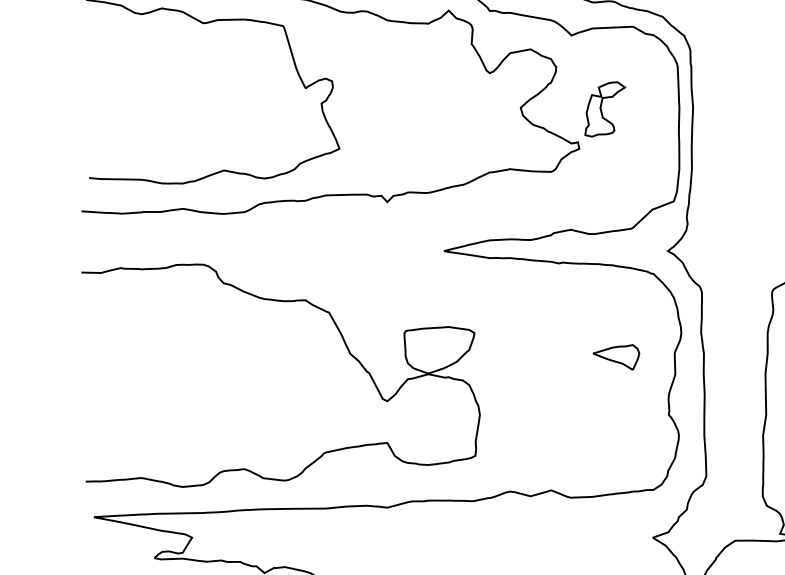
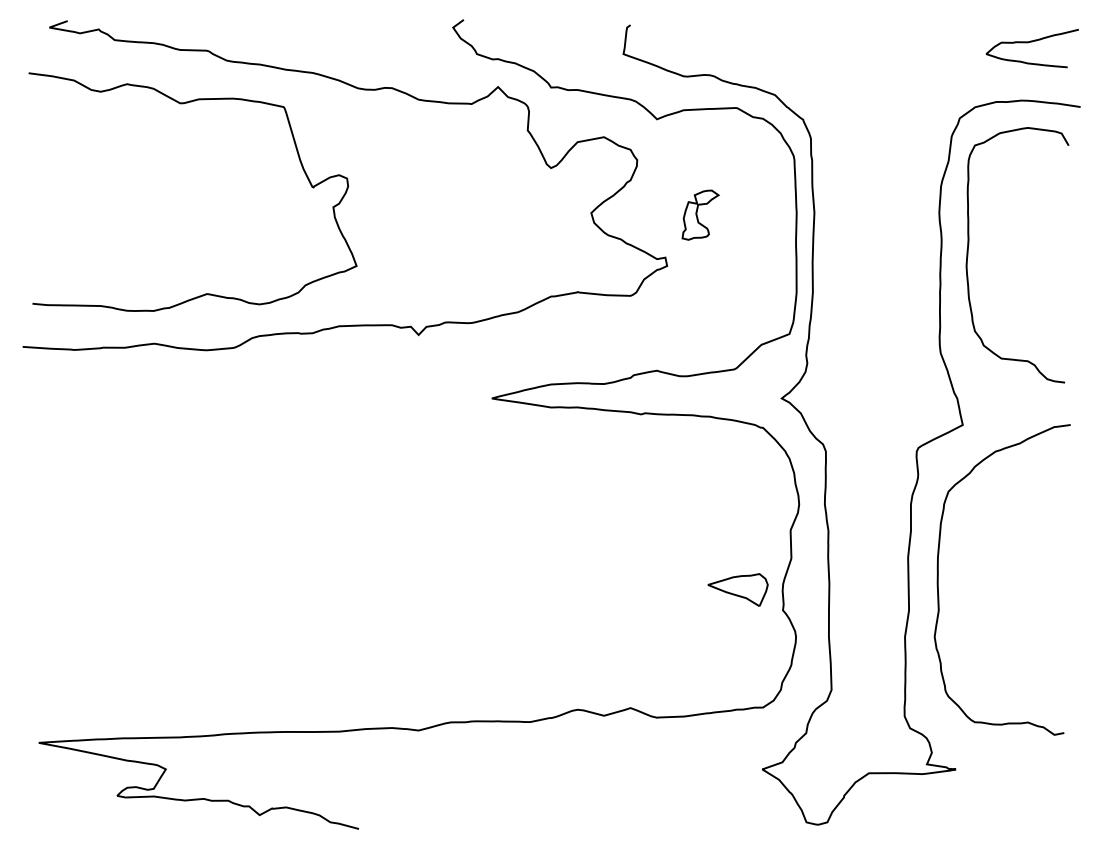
part: (605, 109) -> (700, 215), size x0.7
part: (345, 346) -> (364, 521), removed
part: (615, 357) -> (737, 589), moved

